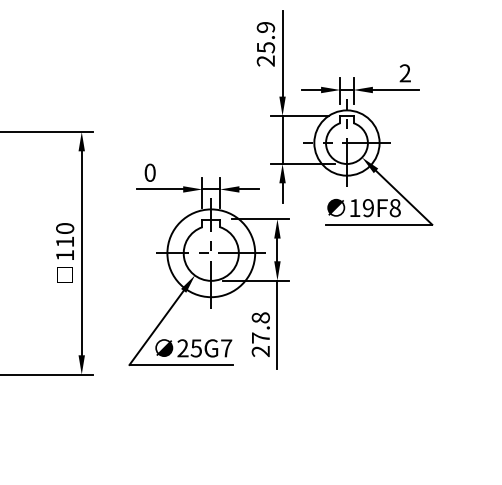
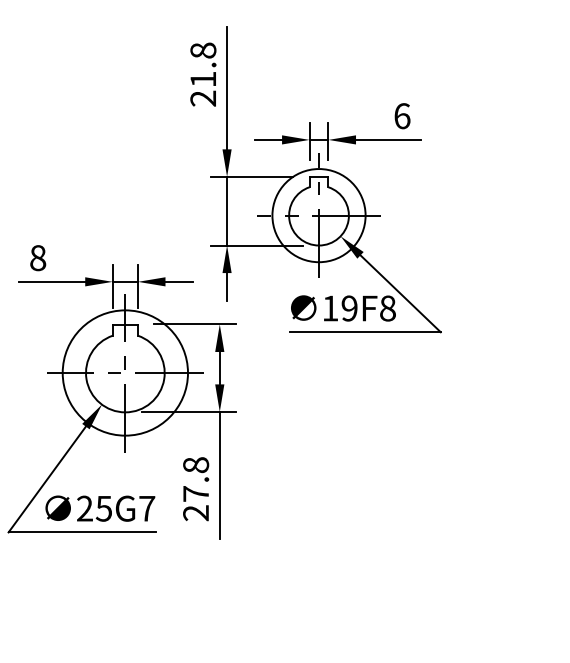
text: (265, 37) -> (202, 64), 25.9 -> 21.8
text: (404, 73) -> (401, 116), 2 -> 6
text: (149, 172) -> (37, 257), 0 -> 8

